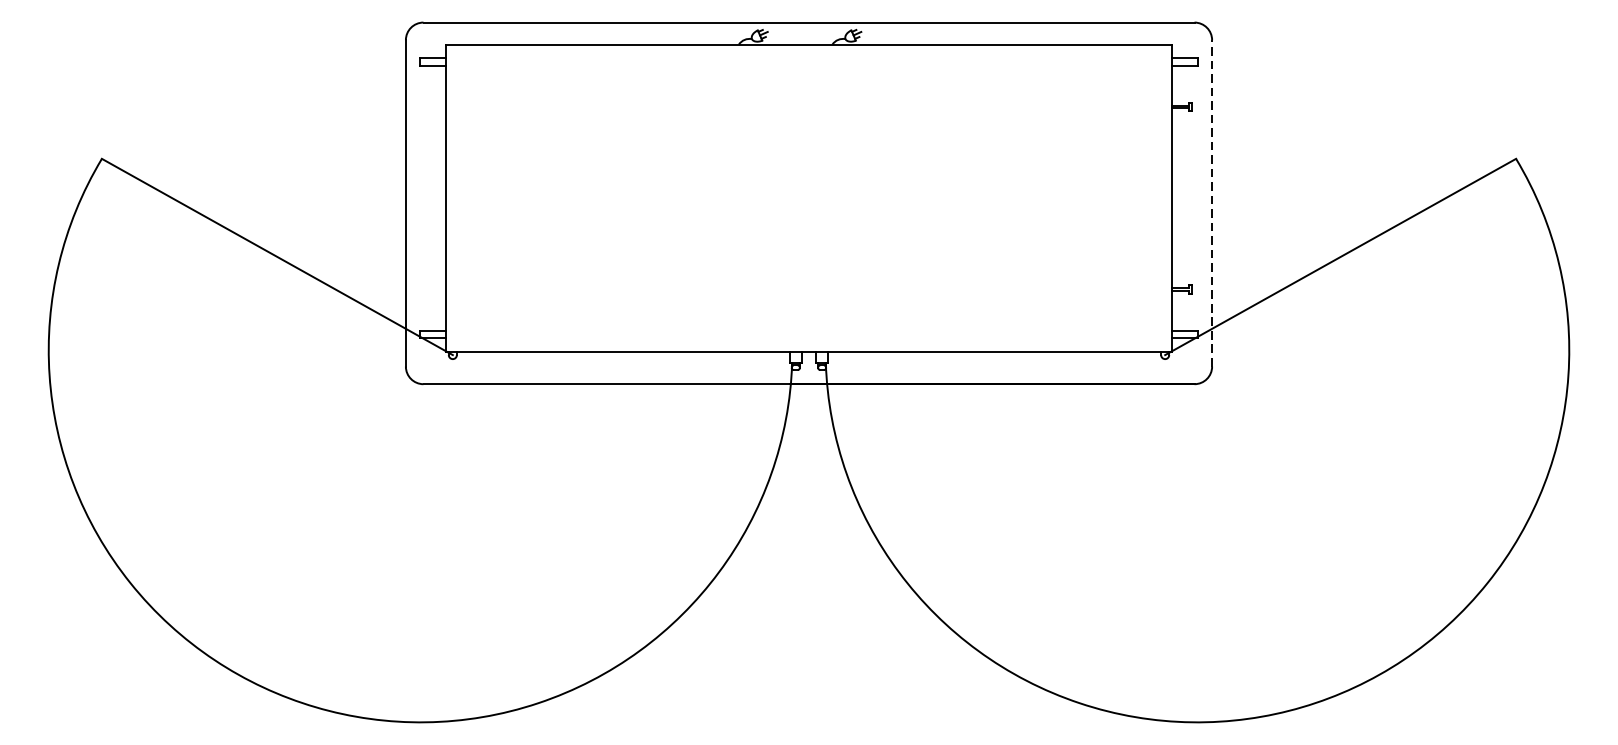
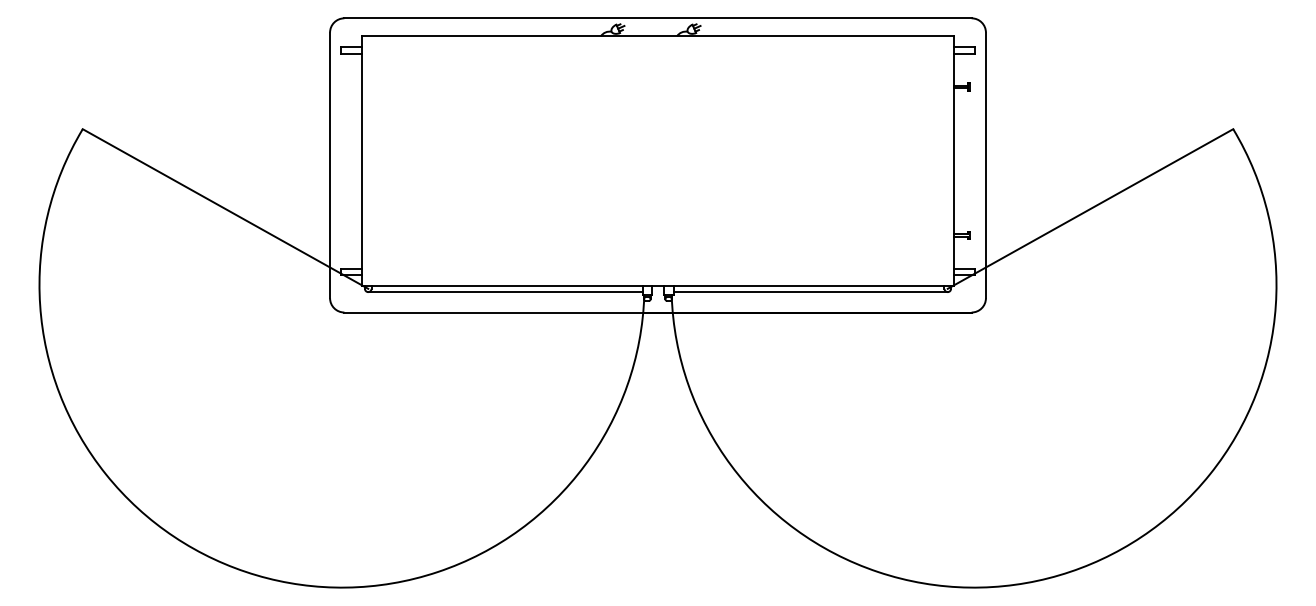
line: (1211, 203) -> (985, 165), dashed -> solid
line: (621, 359) -> (505, 292), added
line: (996, 359) -> (810, 292), added

